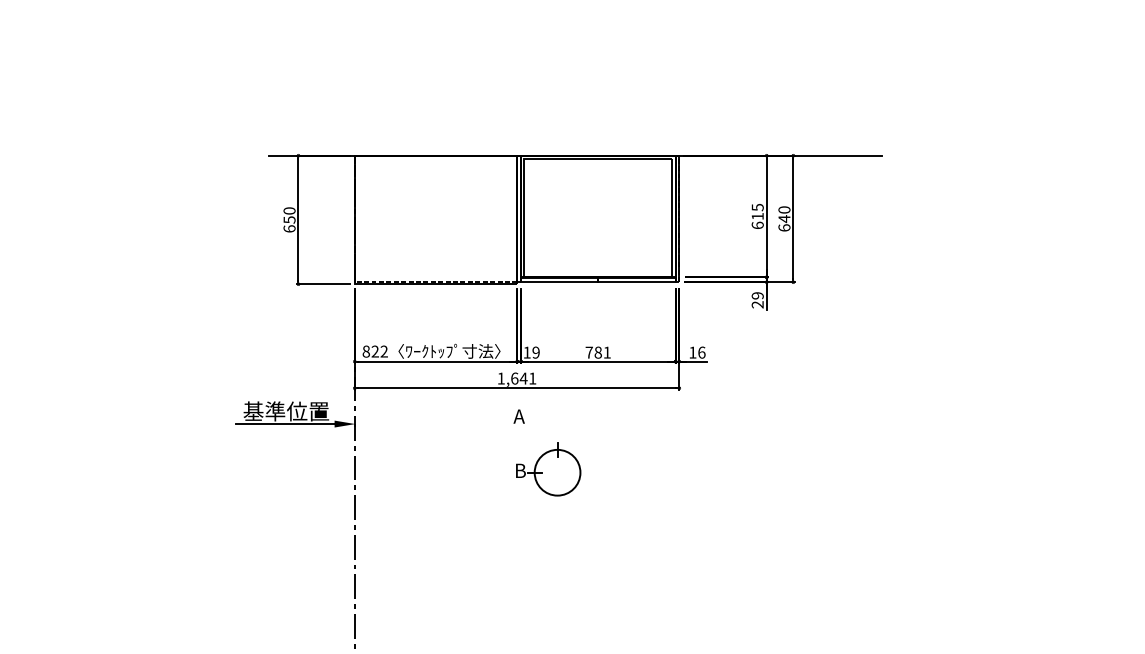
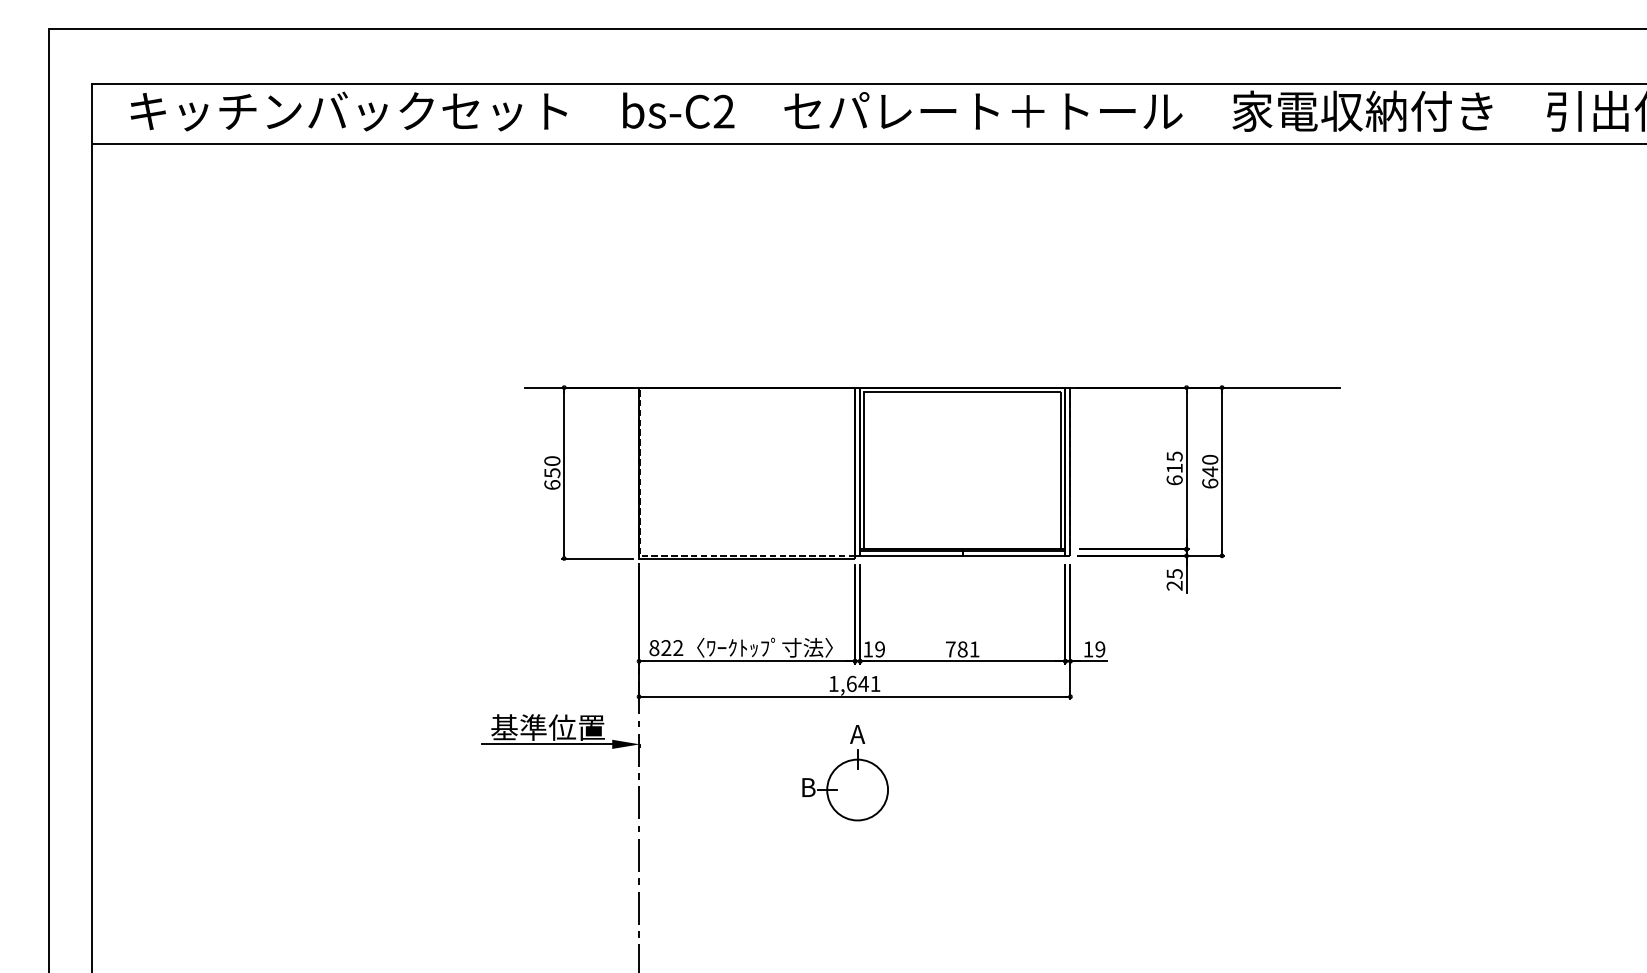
text: (757, 295) -> (1174, 573), 29 -> 25
text: (701, 352) -> (1100, 649), 16 -> 19
part: (548, 469) -> (845, 785), moved

